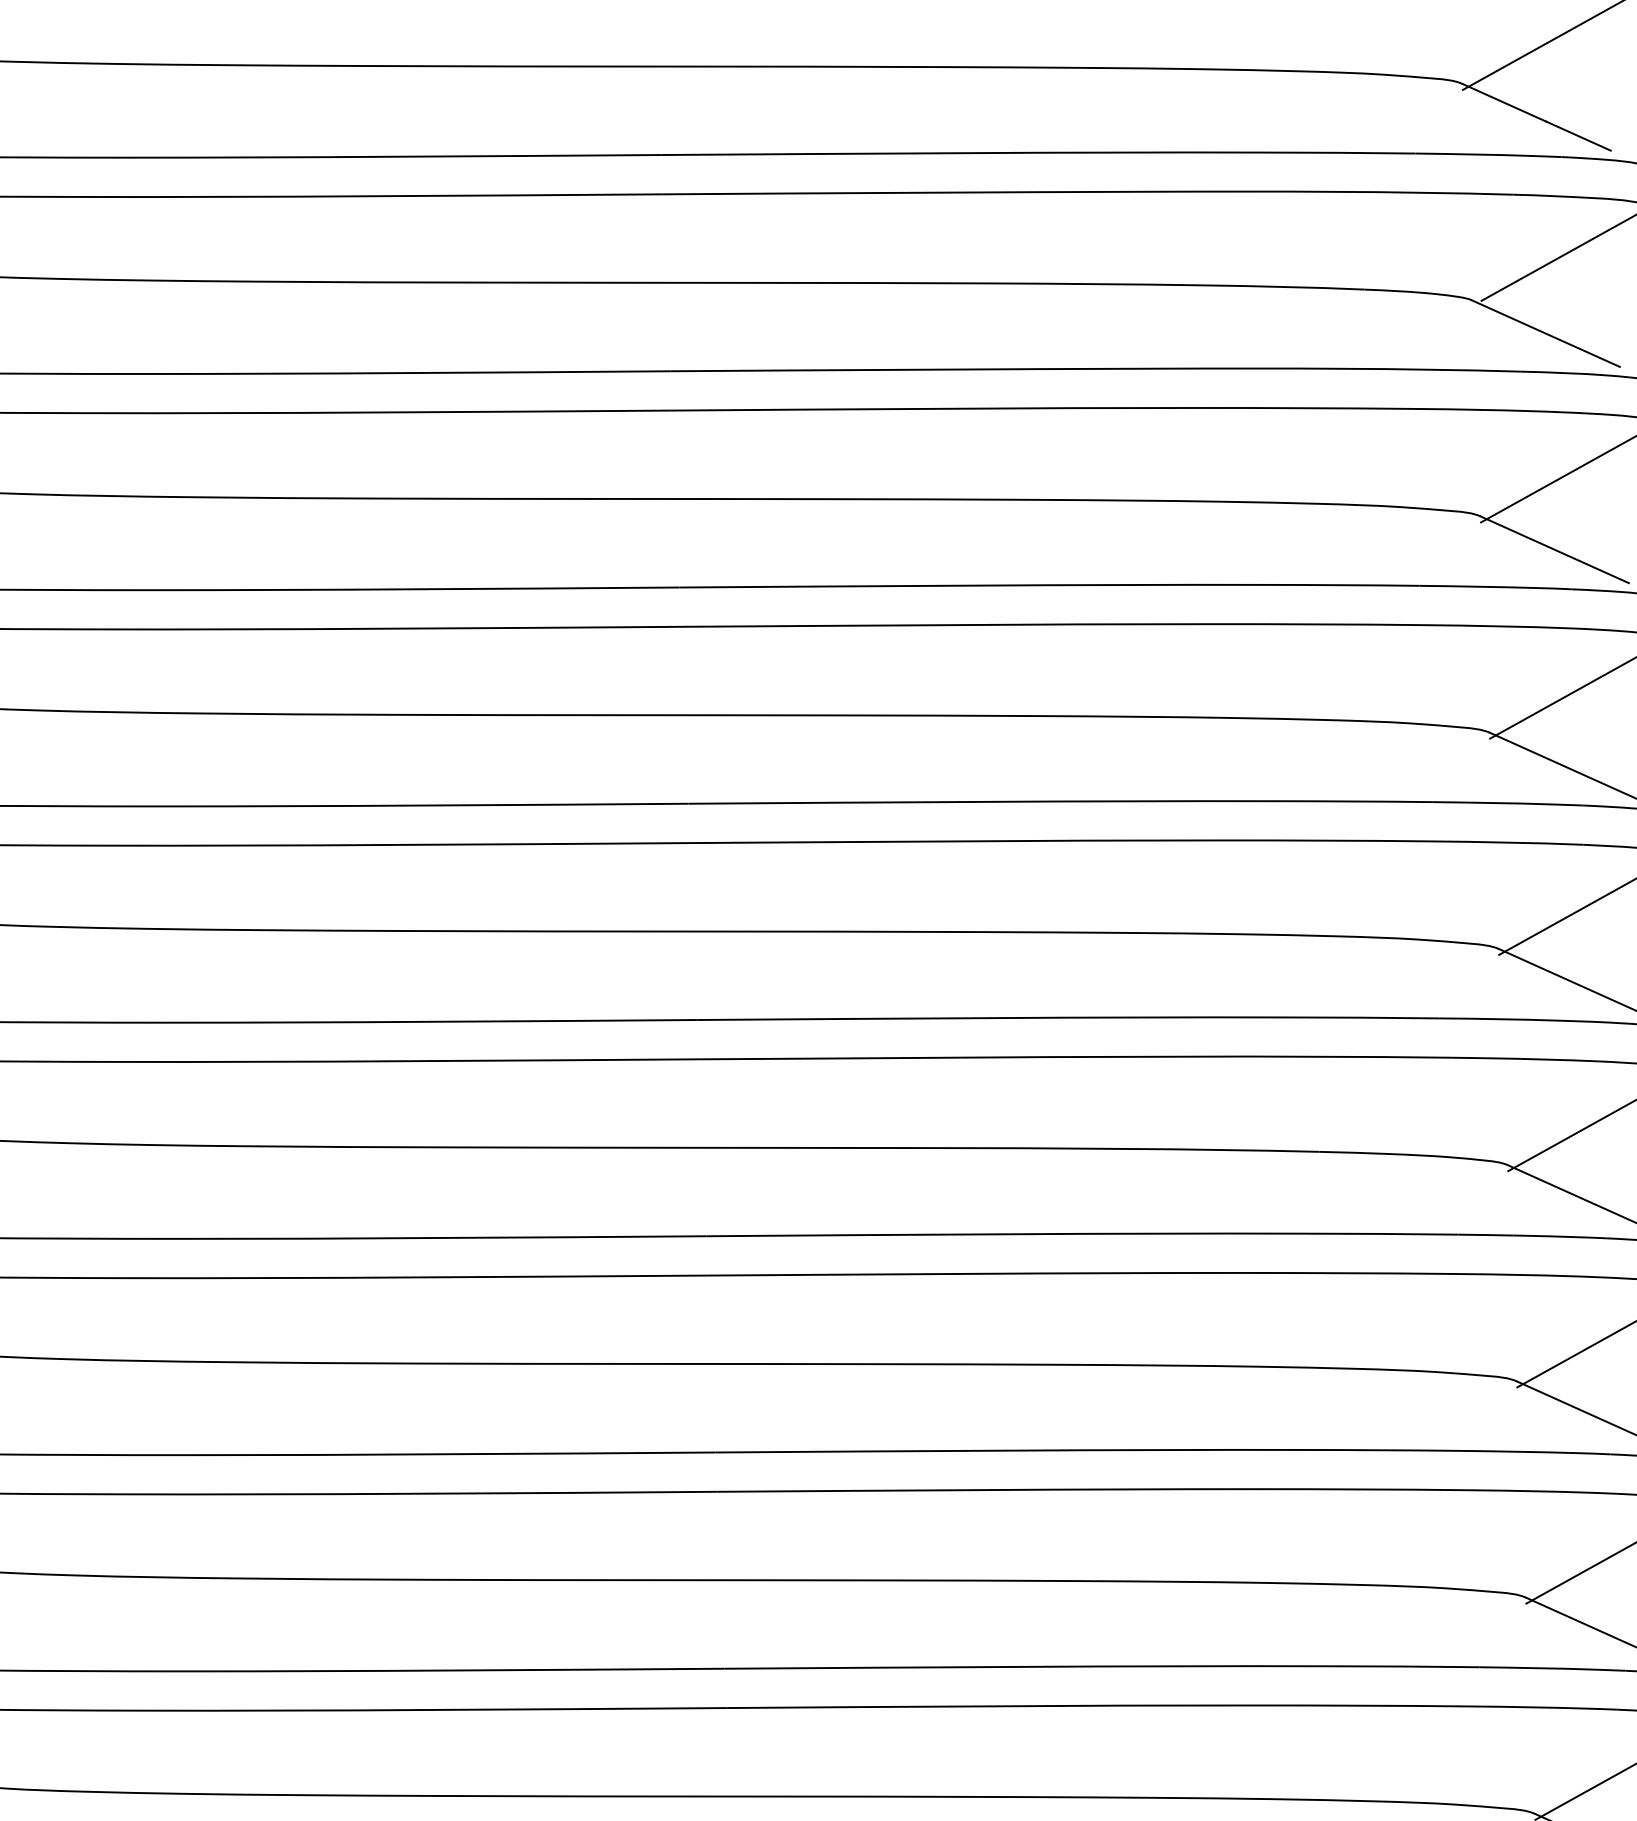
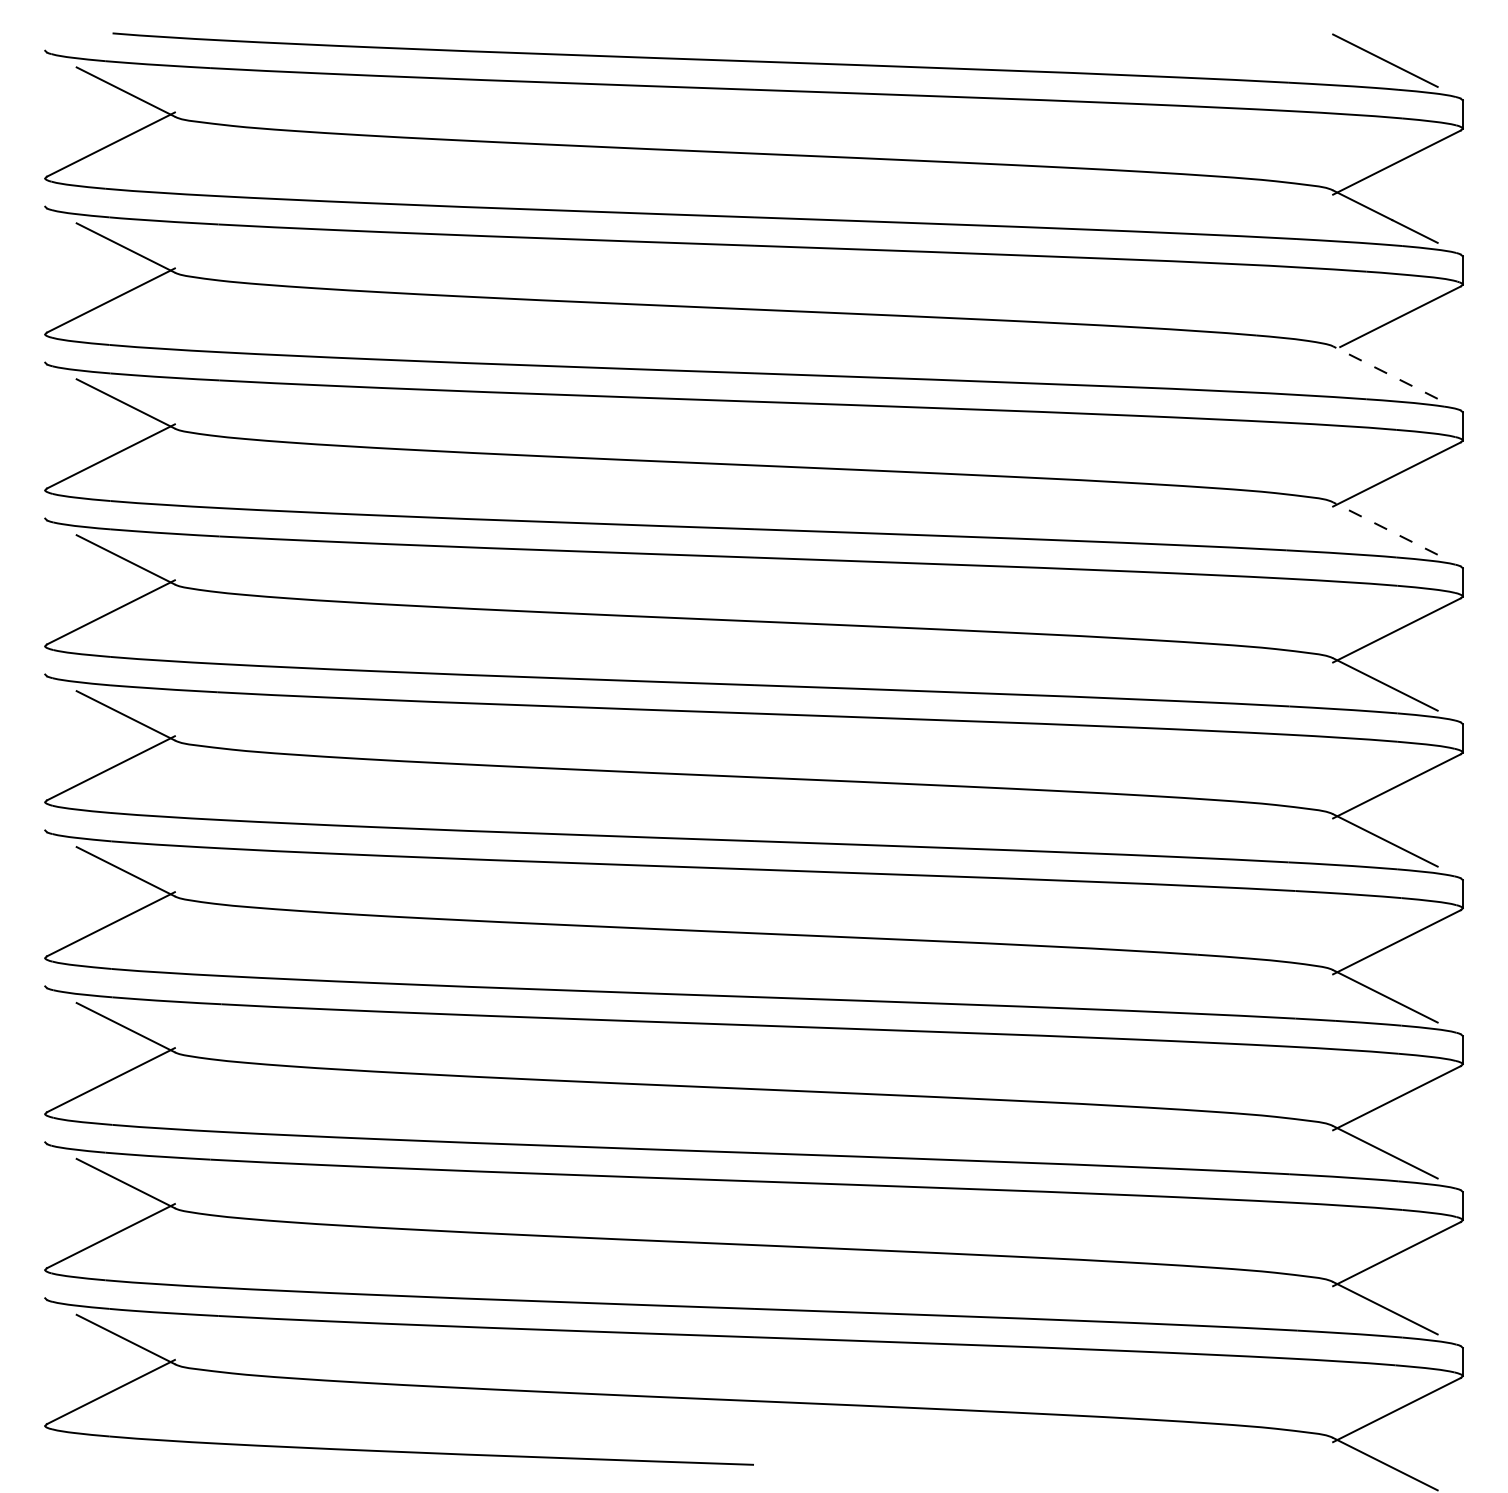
line: (1545, 333) -> (1385, 372), solid -> dashed
line: (1555, 549) -> (1385, 528), solid -> dashed

